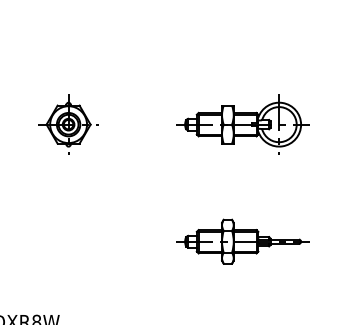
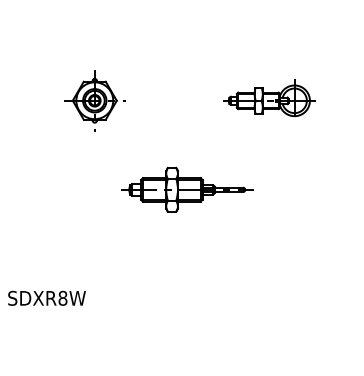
part: (243, 124) -> (269, 100), size x0.7
part: (243, 241) -> (187, 189), moved

